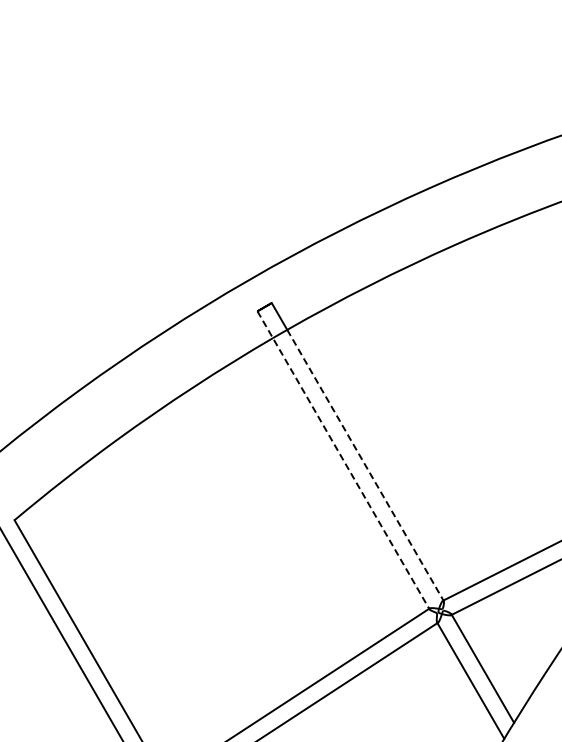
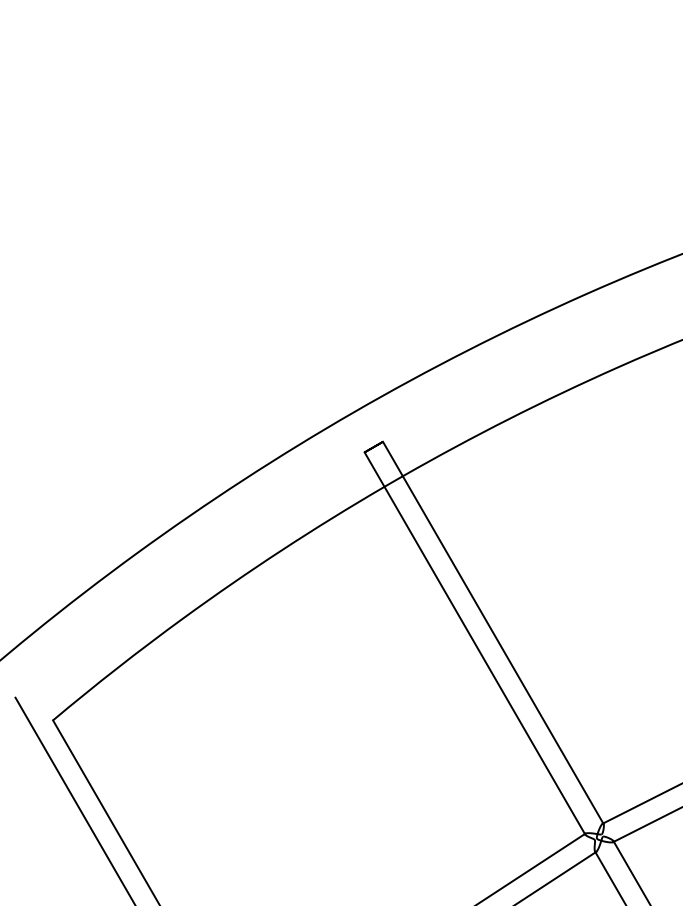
line: (343, 460) -> (475, 643), dashed -> solid
line: (365, 465) -> (503, 650), dashed -> solid

